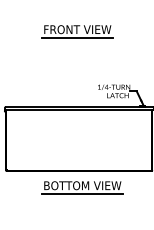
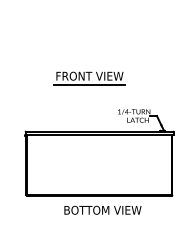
part: (77, 31) -> (89, 78), moved
line: (82, 194) -> (102, 219), removed

